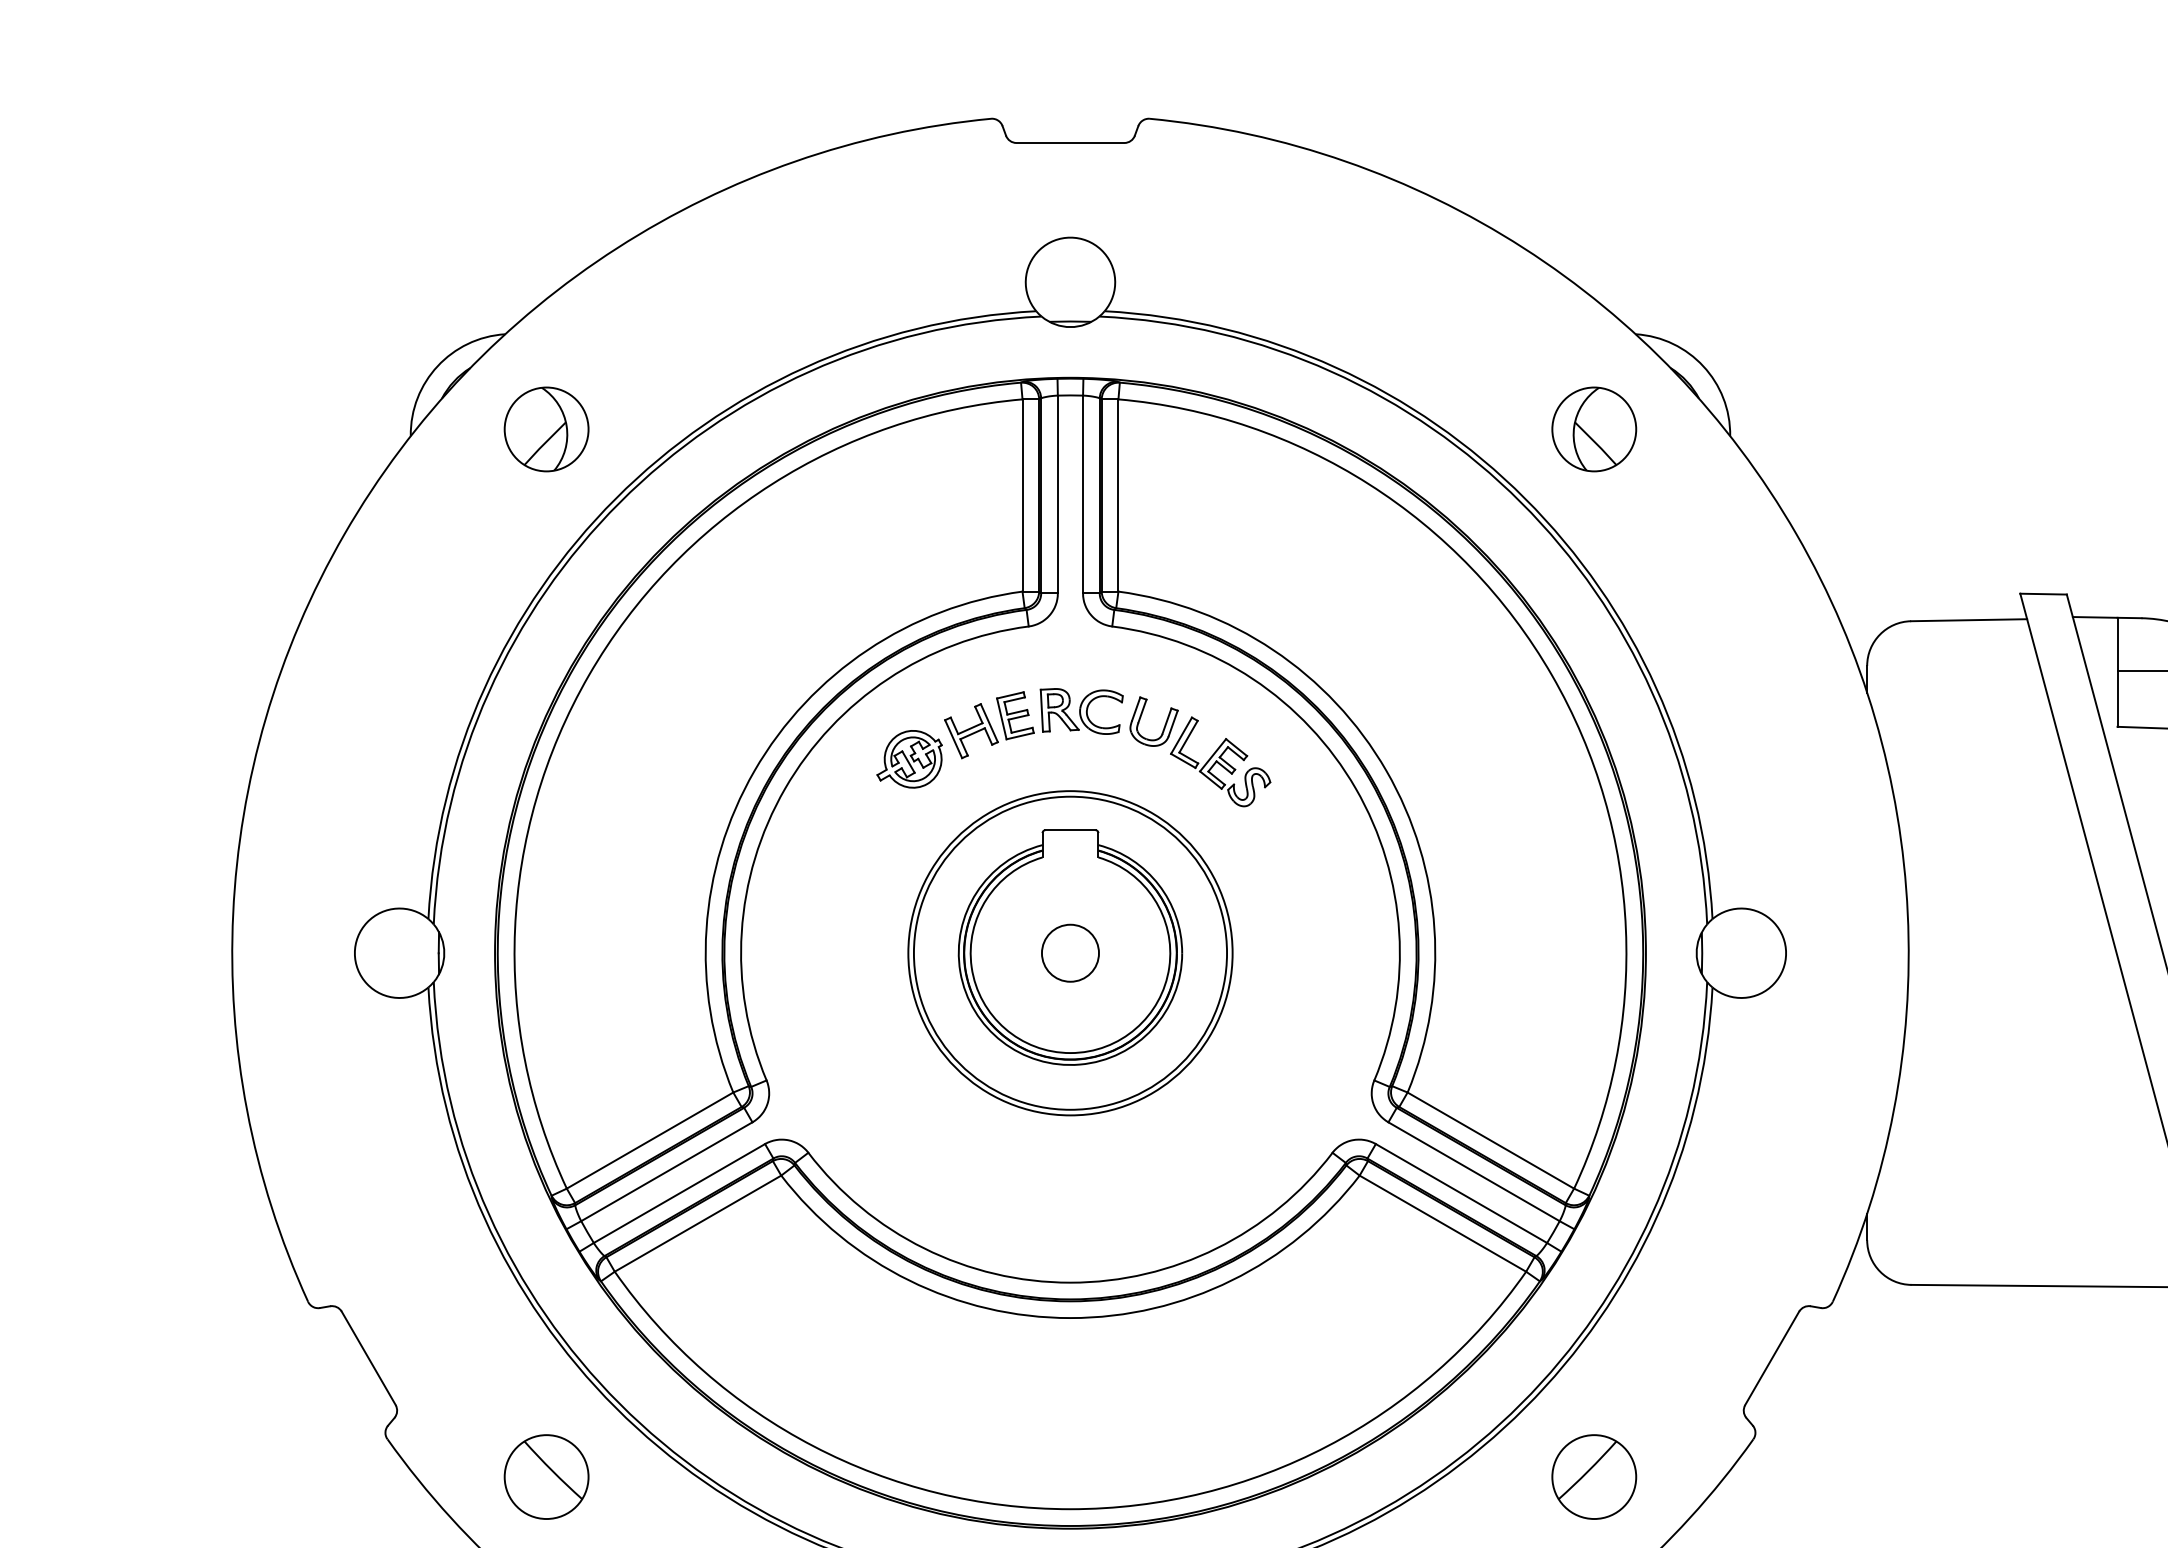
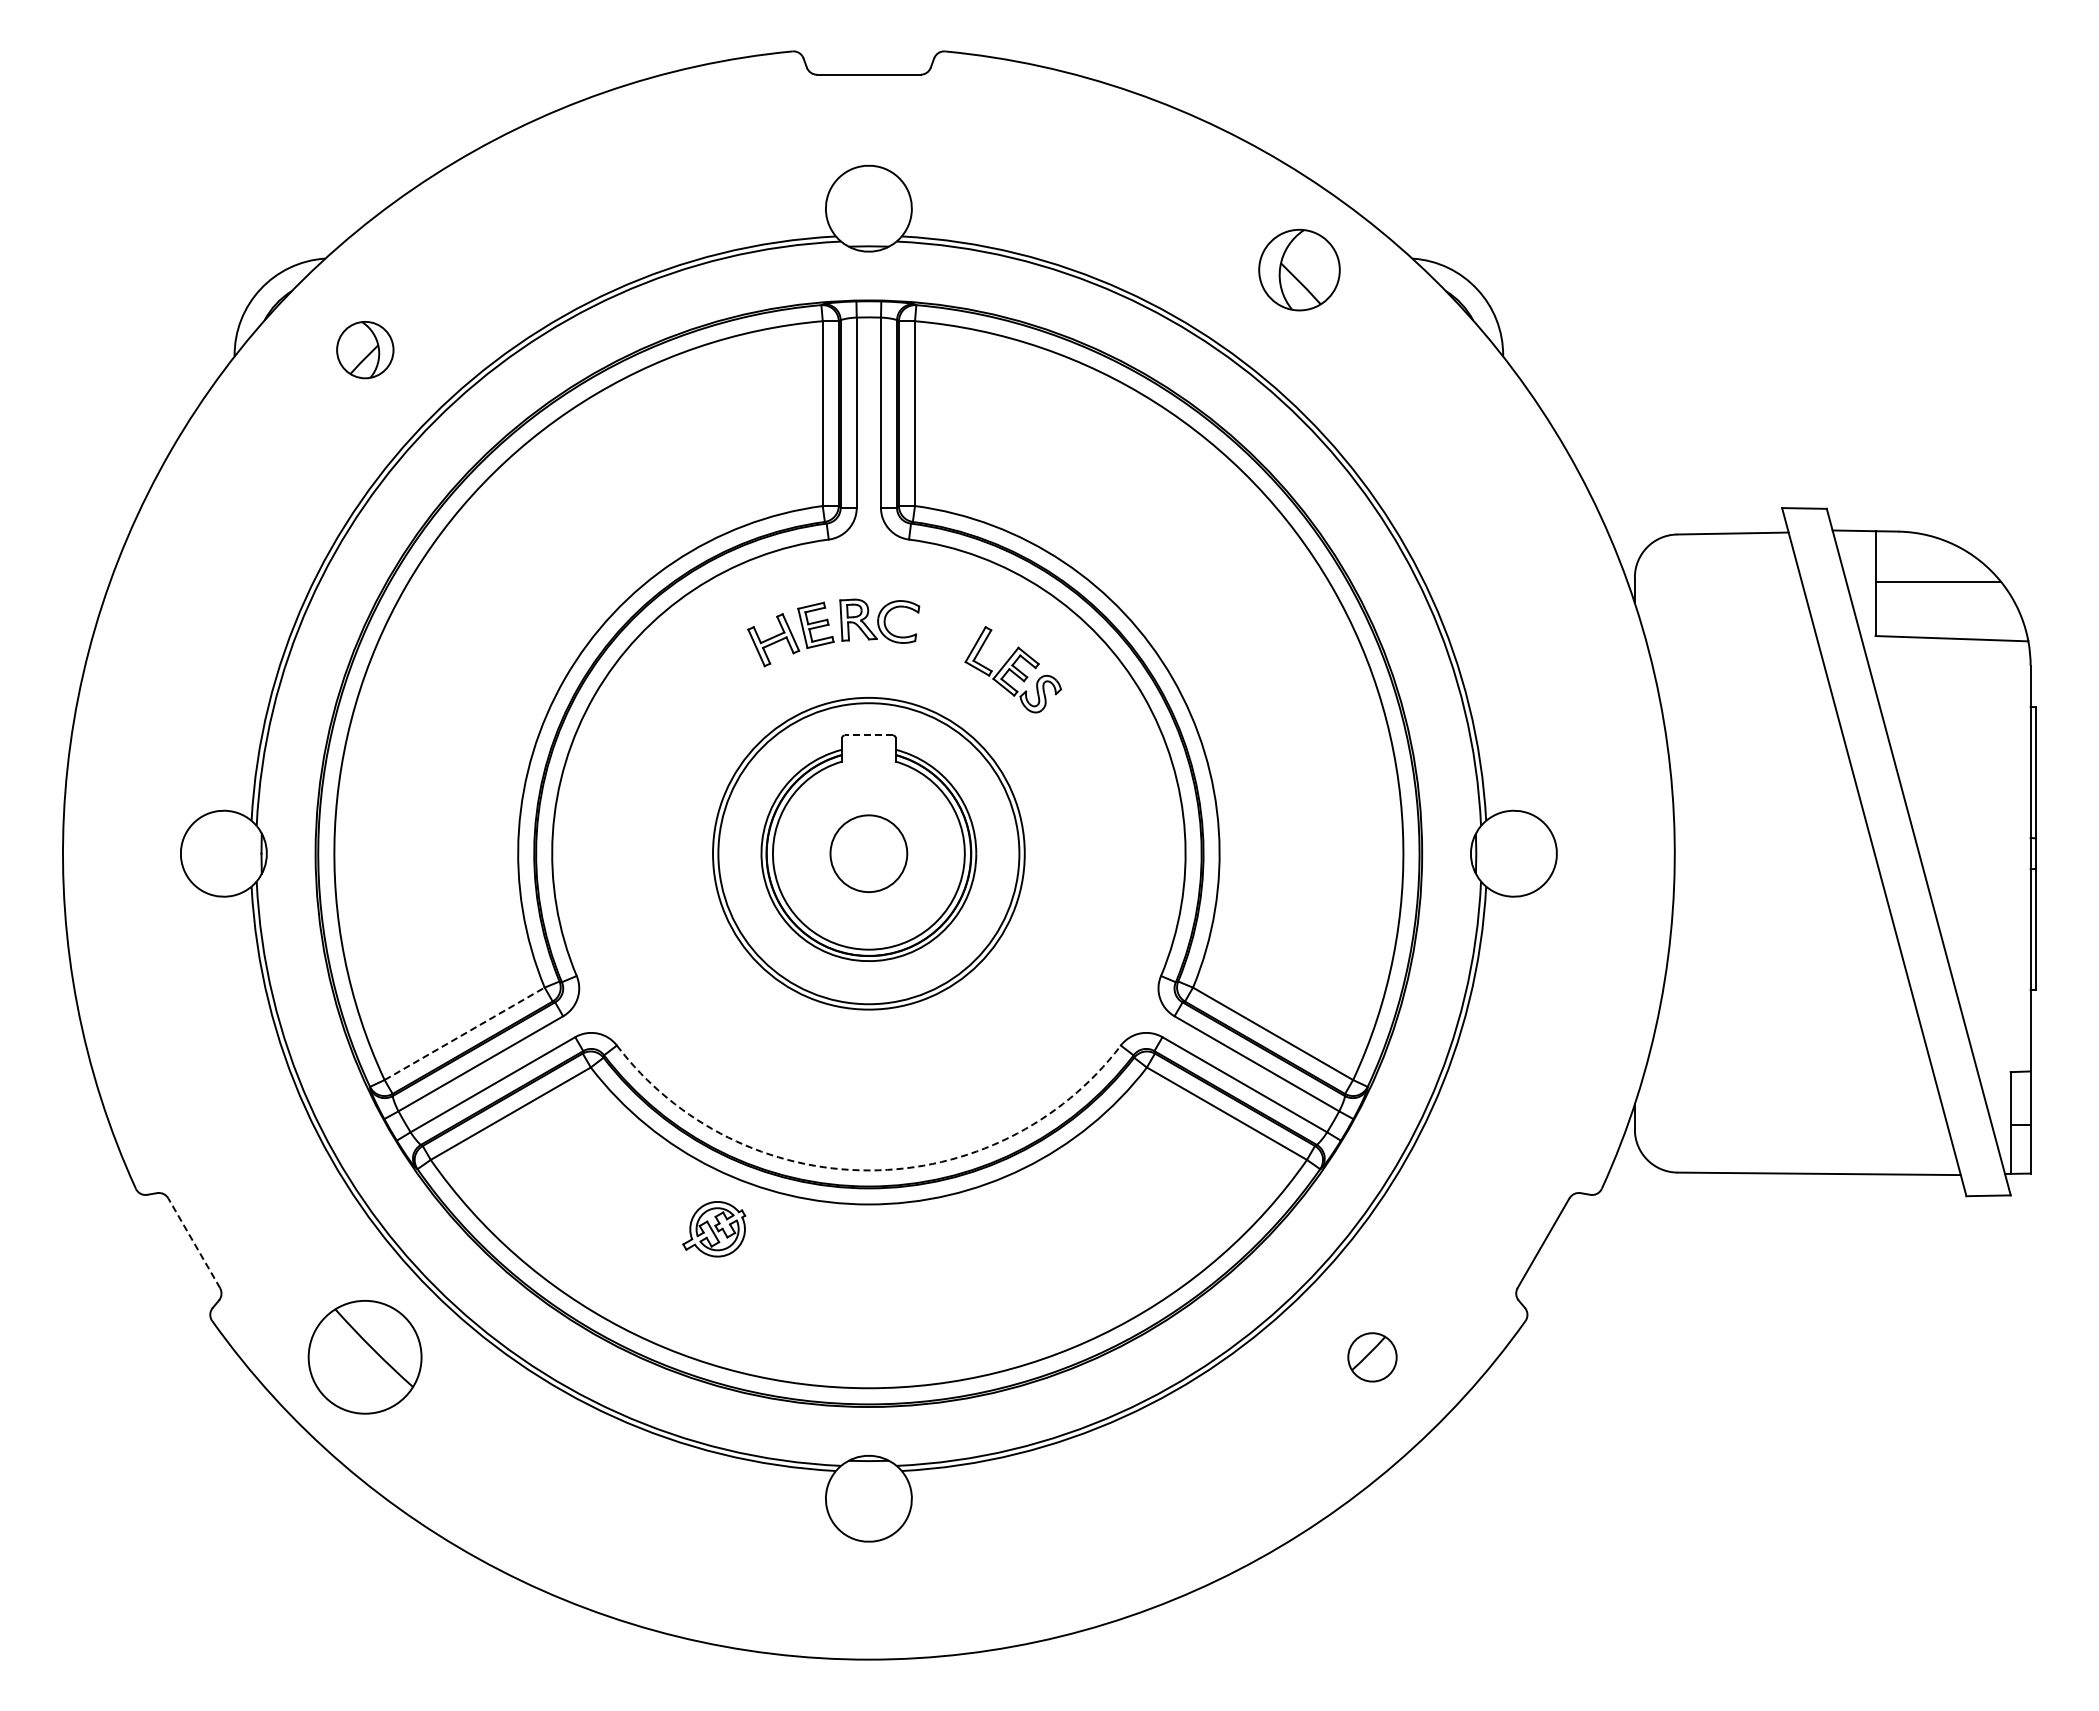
part: (546, 428) -> (365, 349), size x0.7
part: (1594, 428) -> (1299, 269), moved
part: (1164, 724) -> (959, 633), removed
part: (909, 759) -> (714, 1229), moved
line: (1070, 830) -> (868, 735), solid -> dashed
circle: (1070, 953) -> (868, 853), size x1.4
line: (650, 1140) -> (465, 1033), solid -> dashed
arc: (1070, 1282) -> (868, 1170), solid -> dashed
line: (369, 1358) -> (194, 1243), solid -> dashed
part: (546, 1477) -> (365, 1357), size x1.4
part: (1594, 1477) -> (1372, 1357), size x0.6

